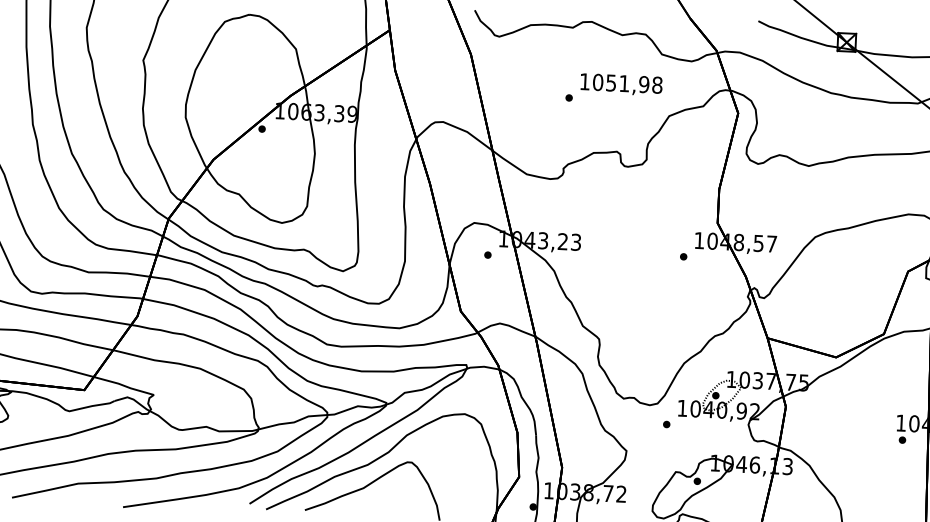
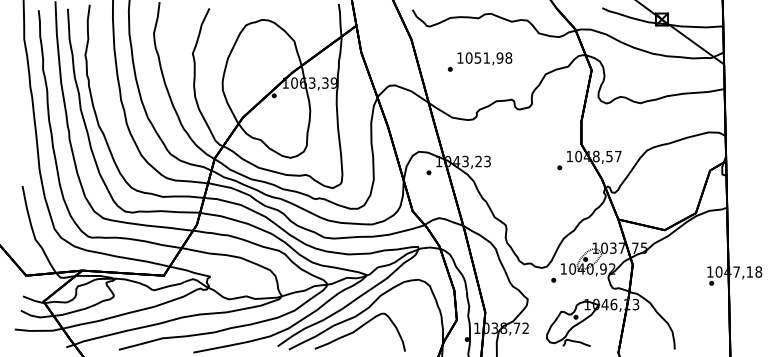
text: (613, 88) -> (479, 61), moved

